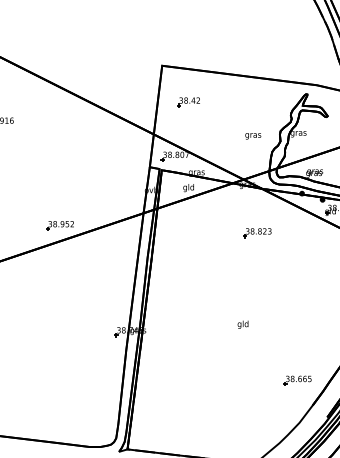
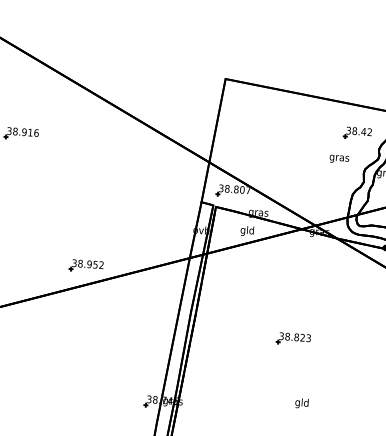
part: (188, 102) -> (357, 133), moved
text: (253, 136) -> (339, 159), moved
part: (257, 233) -> (293, 339), moved

